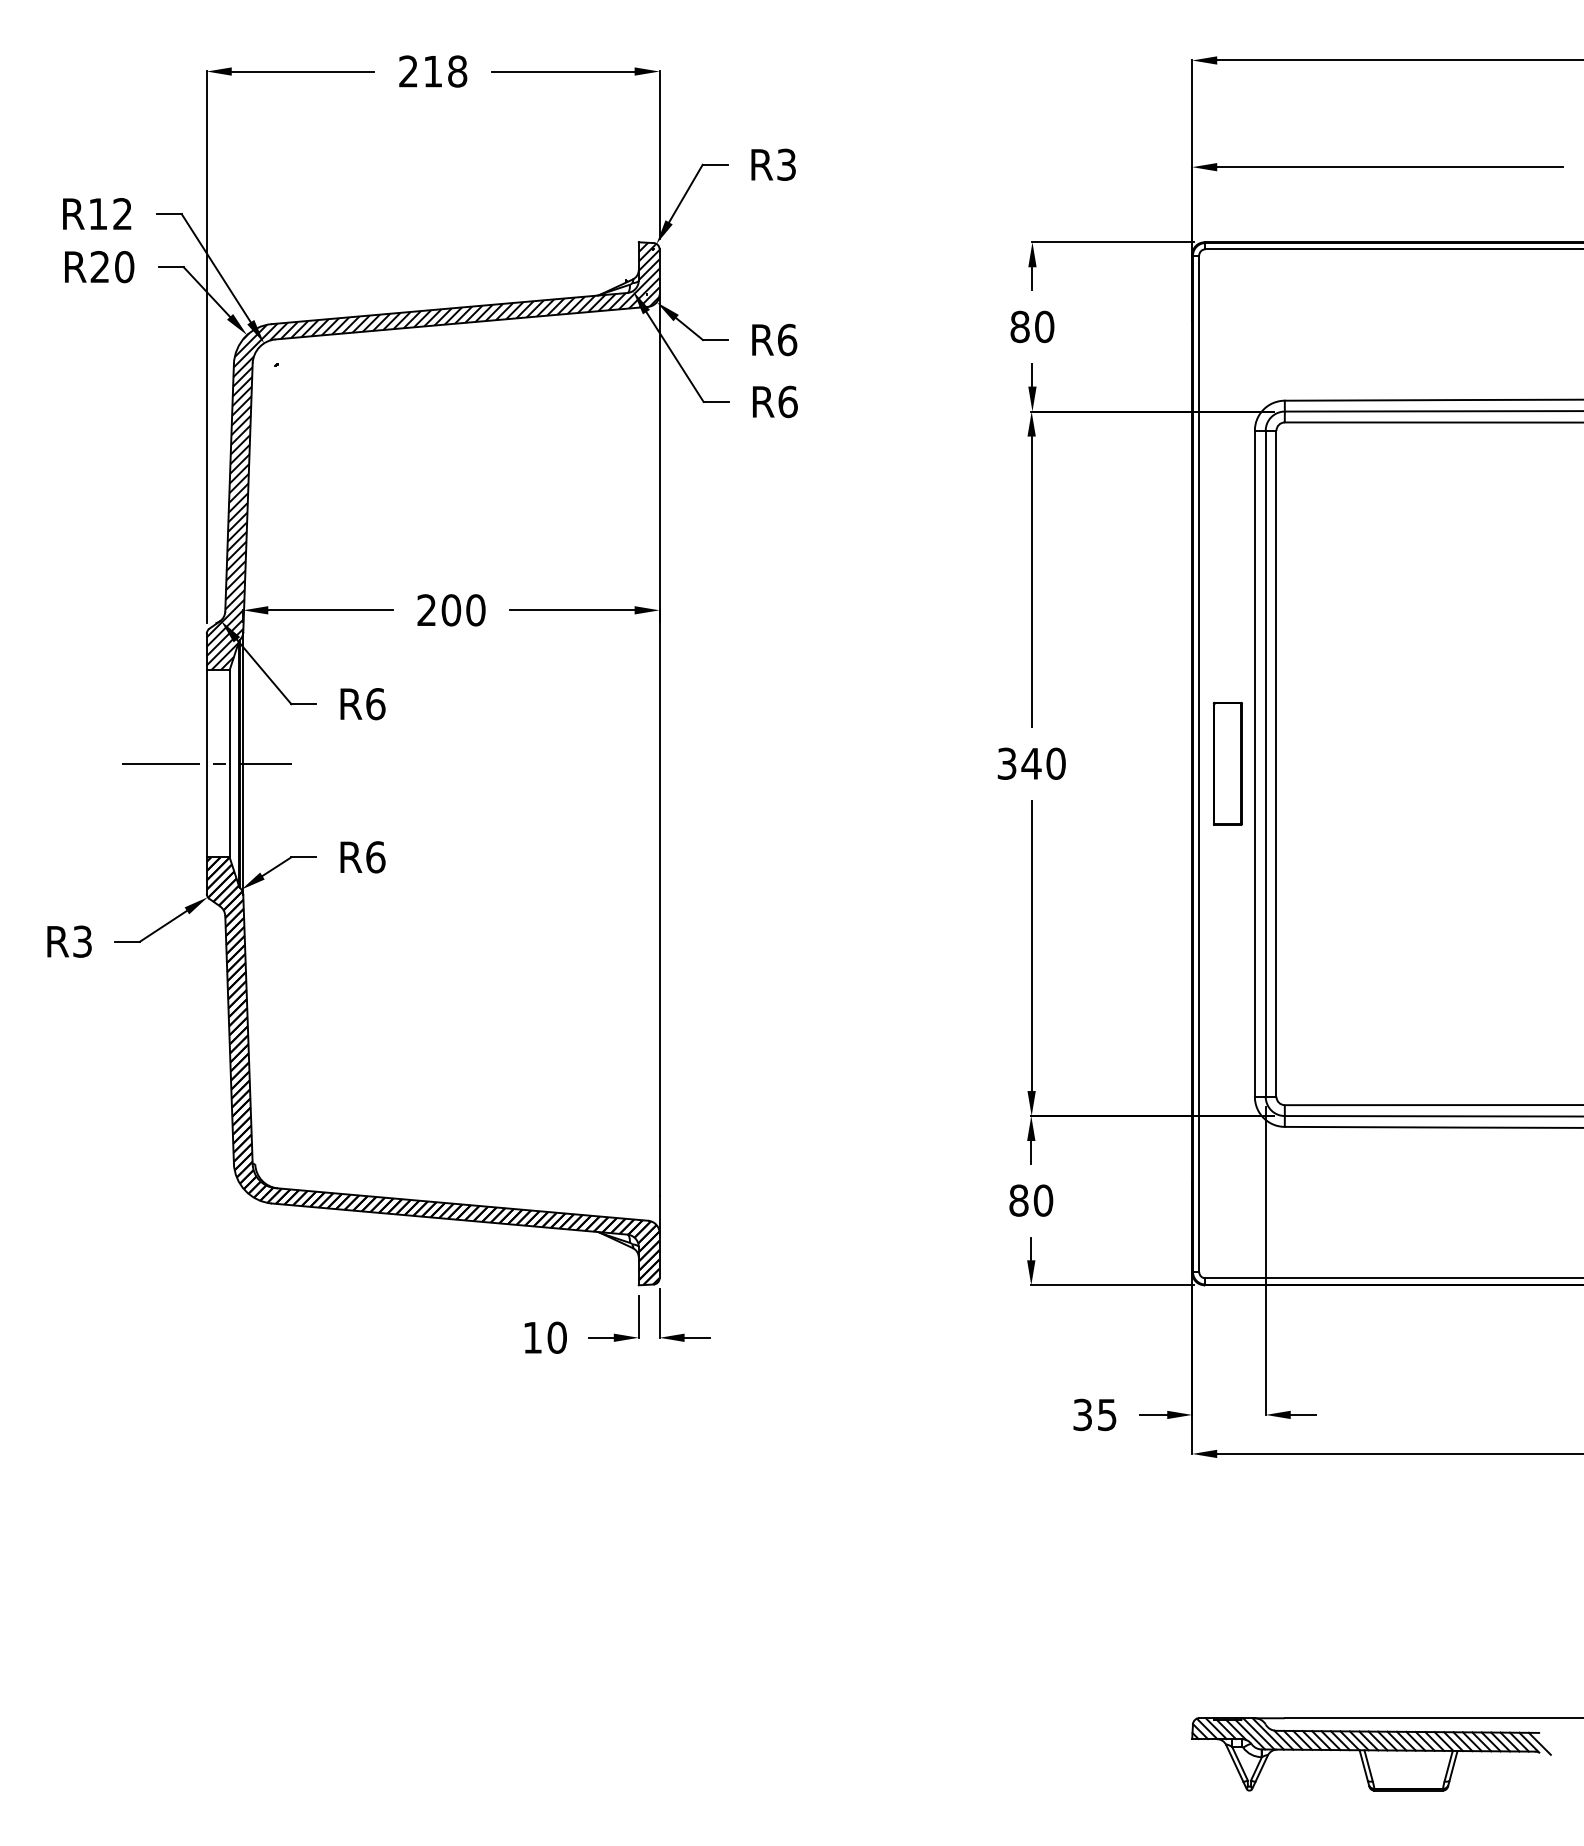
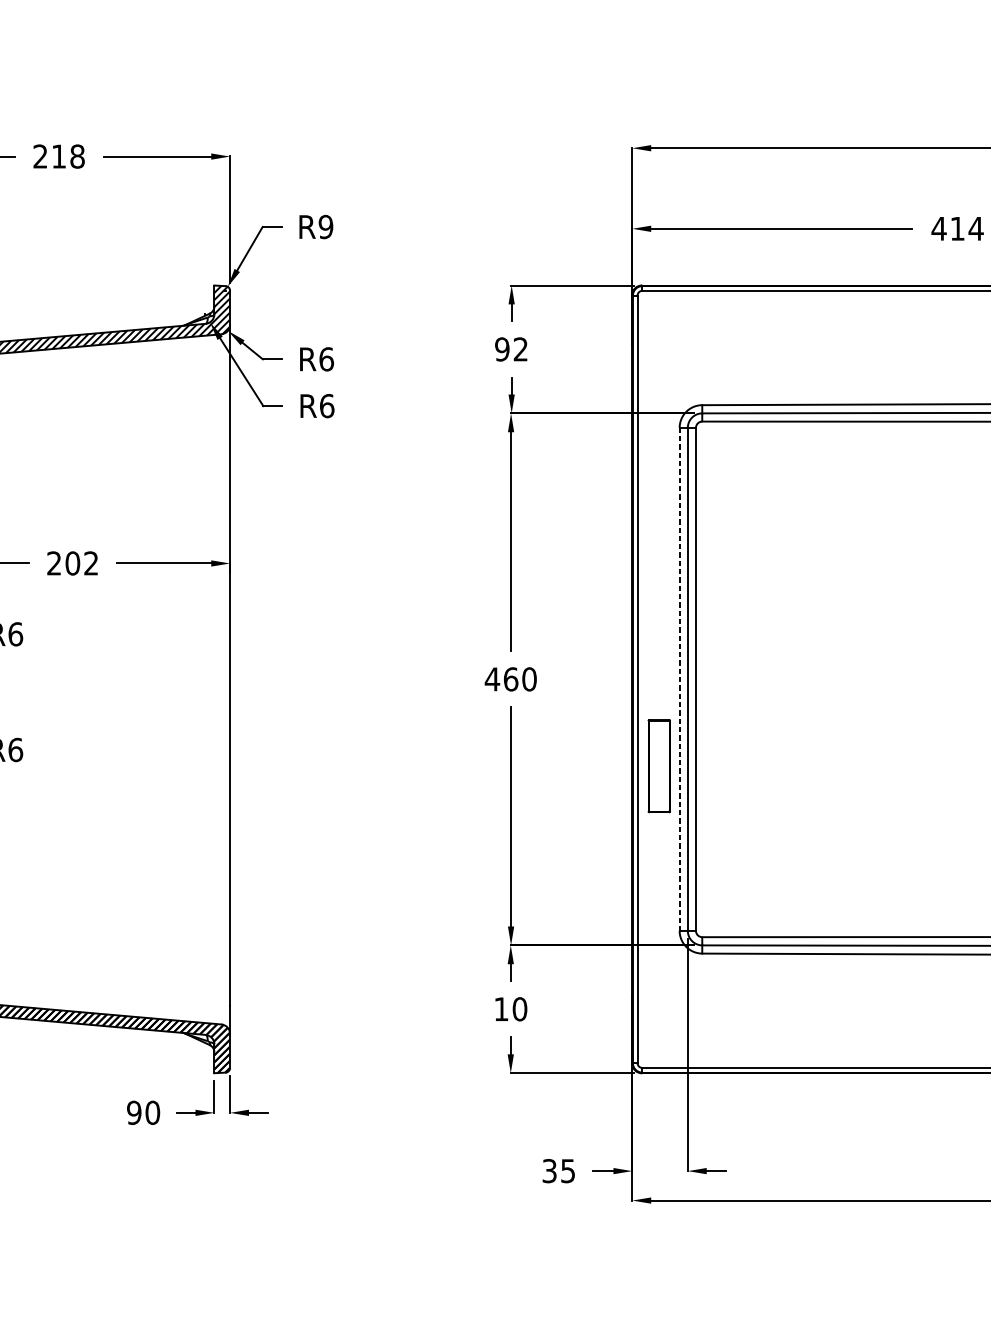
text: (786, 164) -> (325, 226), R3 -> R9
text: (1032, 326) -> (511, 349), 80 -> 92
text: (475, 610) -> (91, 563), 200 -> 202
text: (1018, 763) -> (501, 679), 340 -> 460
part: (1227, 763) -> (658, 766), moved
line: (1254, 764) -> (679, 679), solid -> dashed
text: (1018, 1200) -> (501, 1009), 80 -> 10
text: (532, 1337) -> (134, 1112), 10 -> 90

